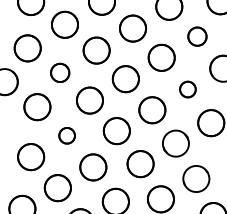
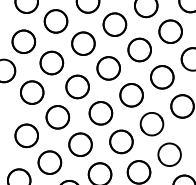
circle: (197, 36) -> (170, 31), size x1.43
part: (59, 72) -> (51, 62), size x1.43
circle: (188, 89) -> (162, 77), size x1.67
part: (66, 135) -> (57, 117), size x1.67

